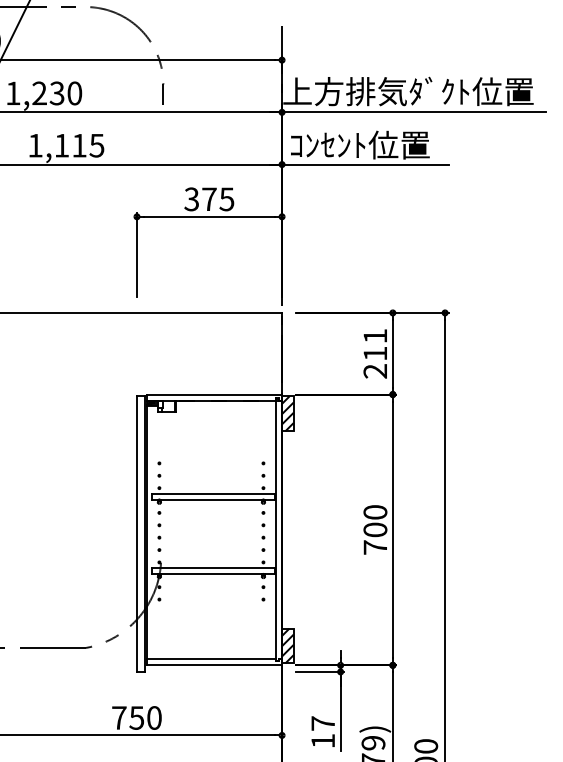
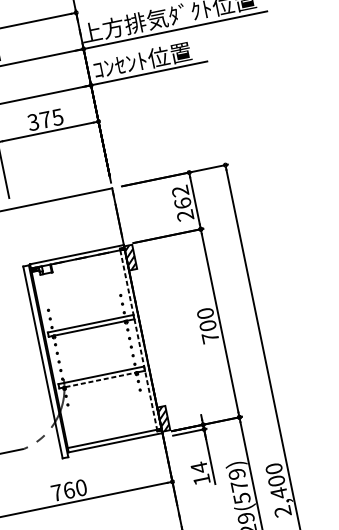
text: (375, 344) -> (181, 196), 211 -> 262
line: (275, 529) -> (138, 339), solid -> dashed
line: (211, 574) -> (100, 380), solid -> dashed
text: (136, 717) -> (68, 490), 750 -> 760
text: (322, 723) -> (198, 467), 17 -> 14

